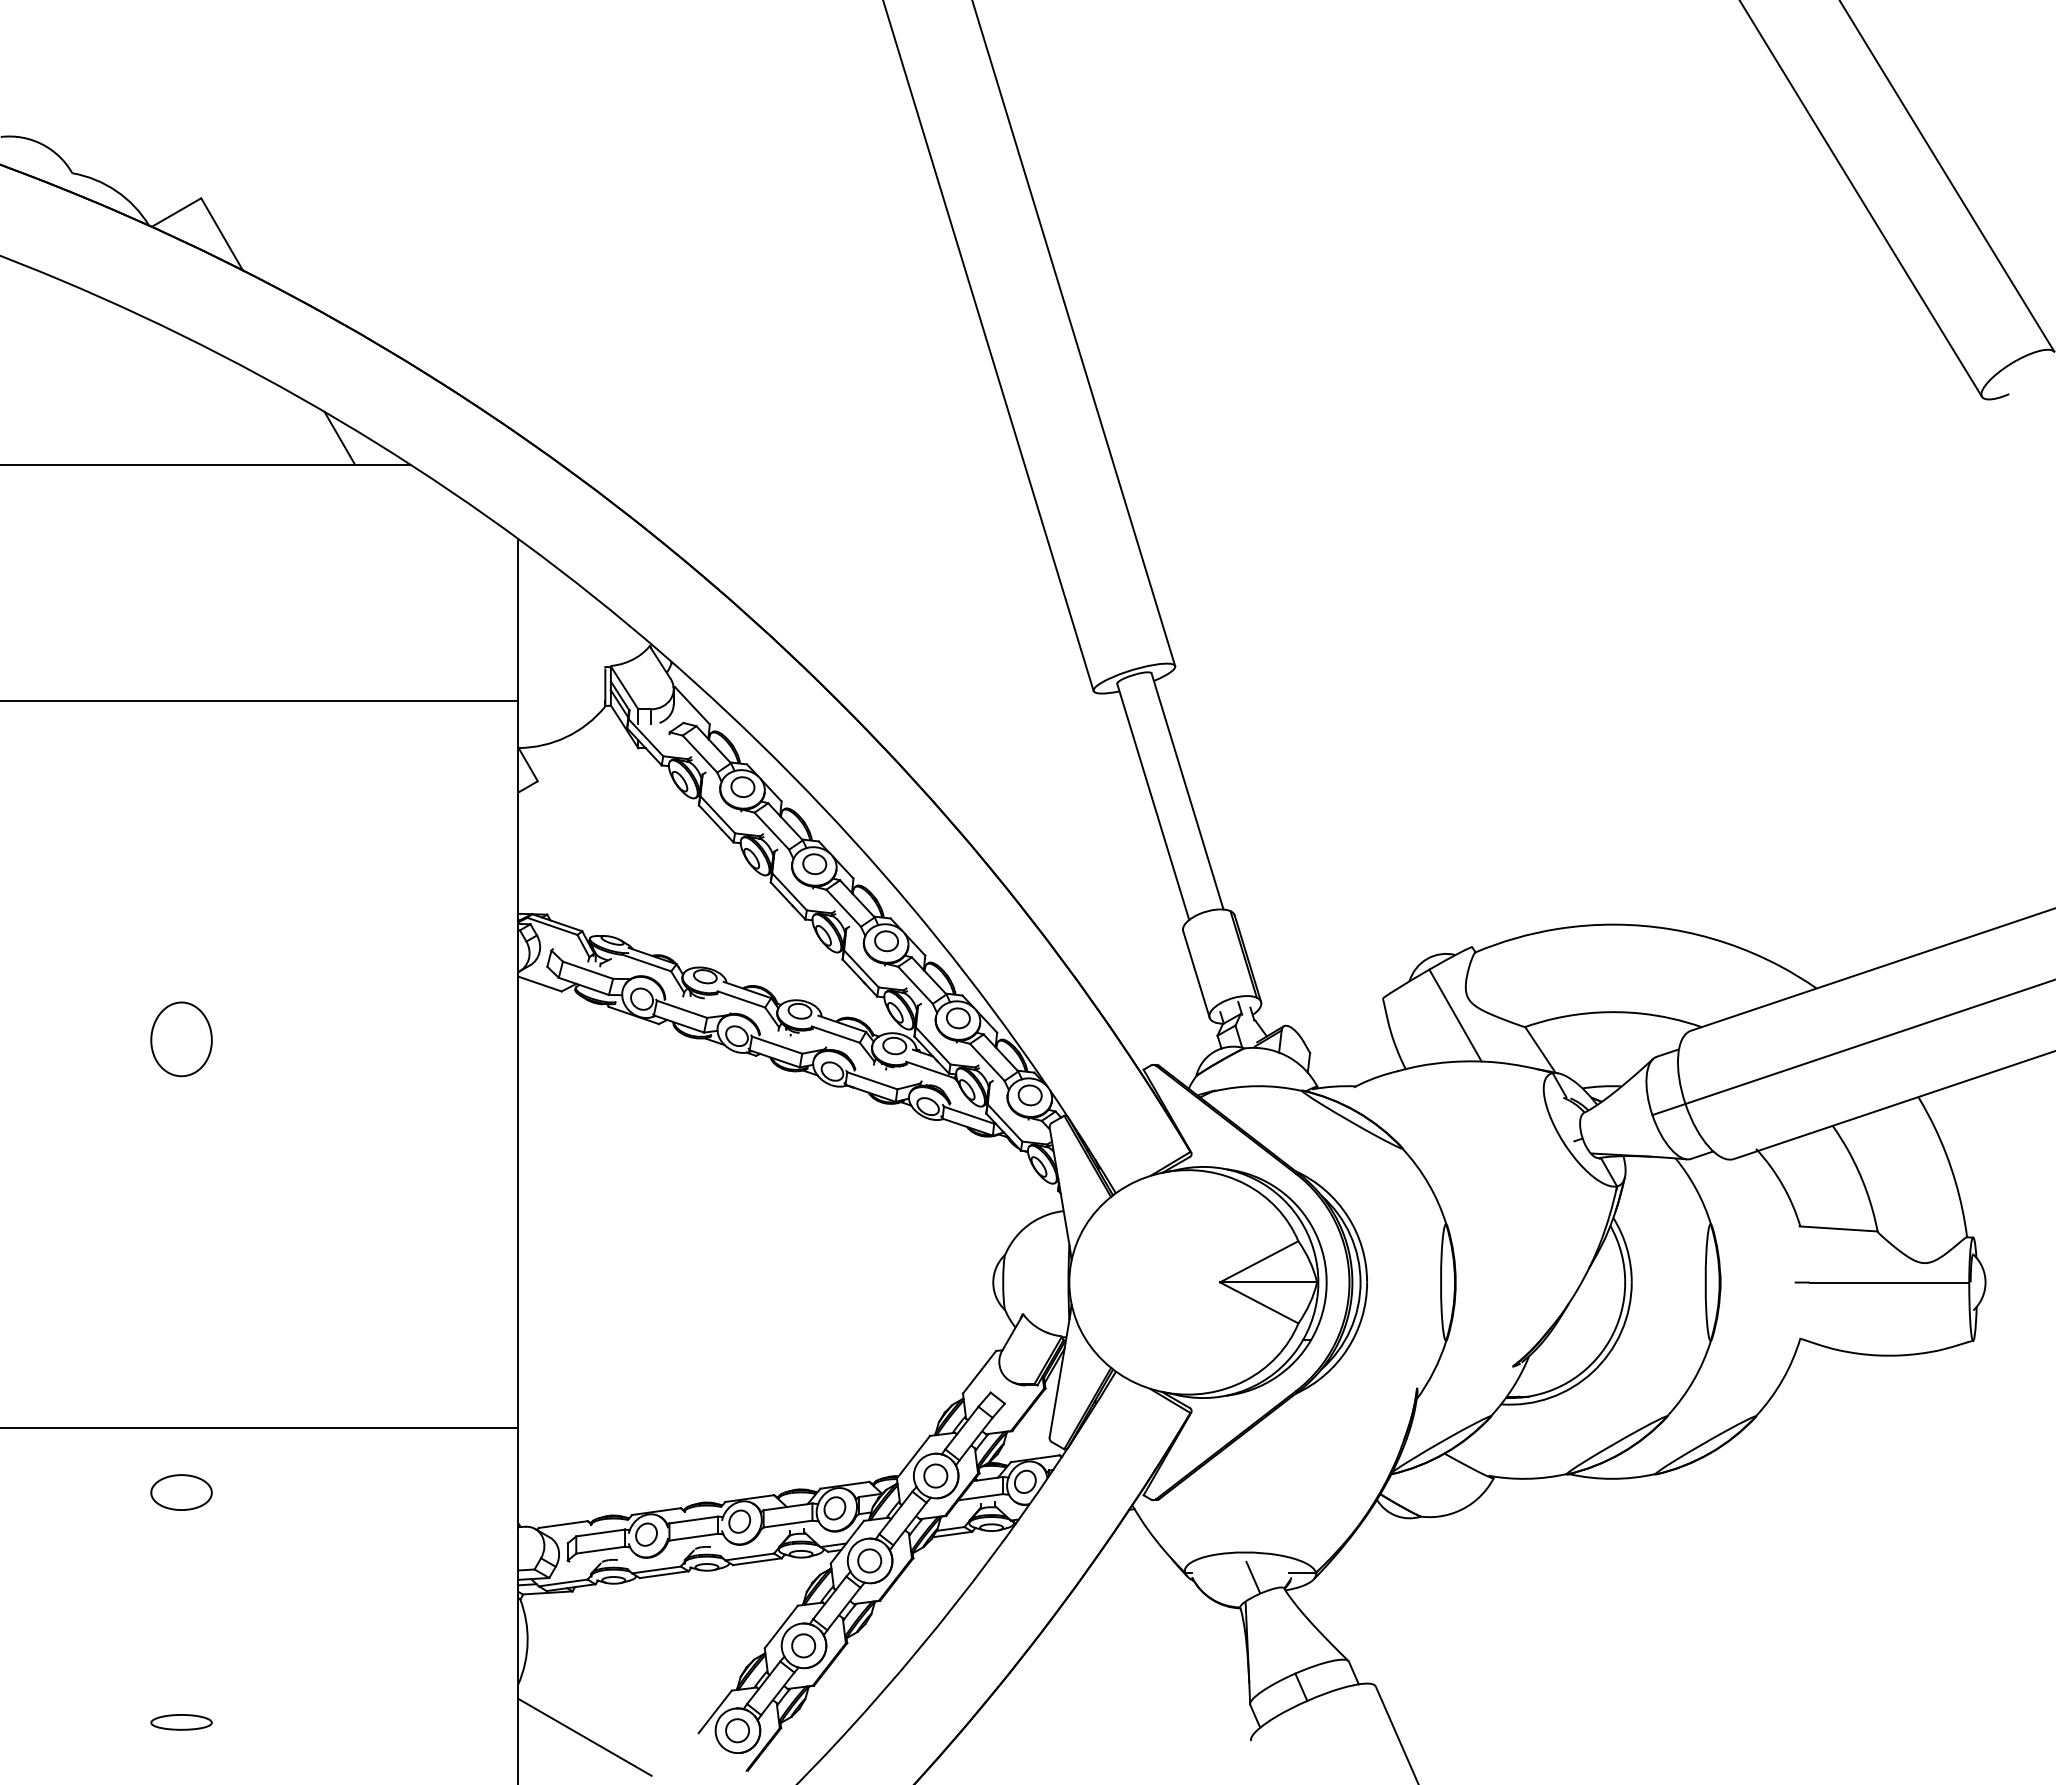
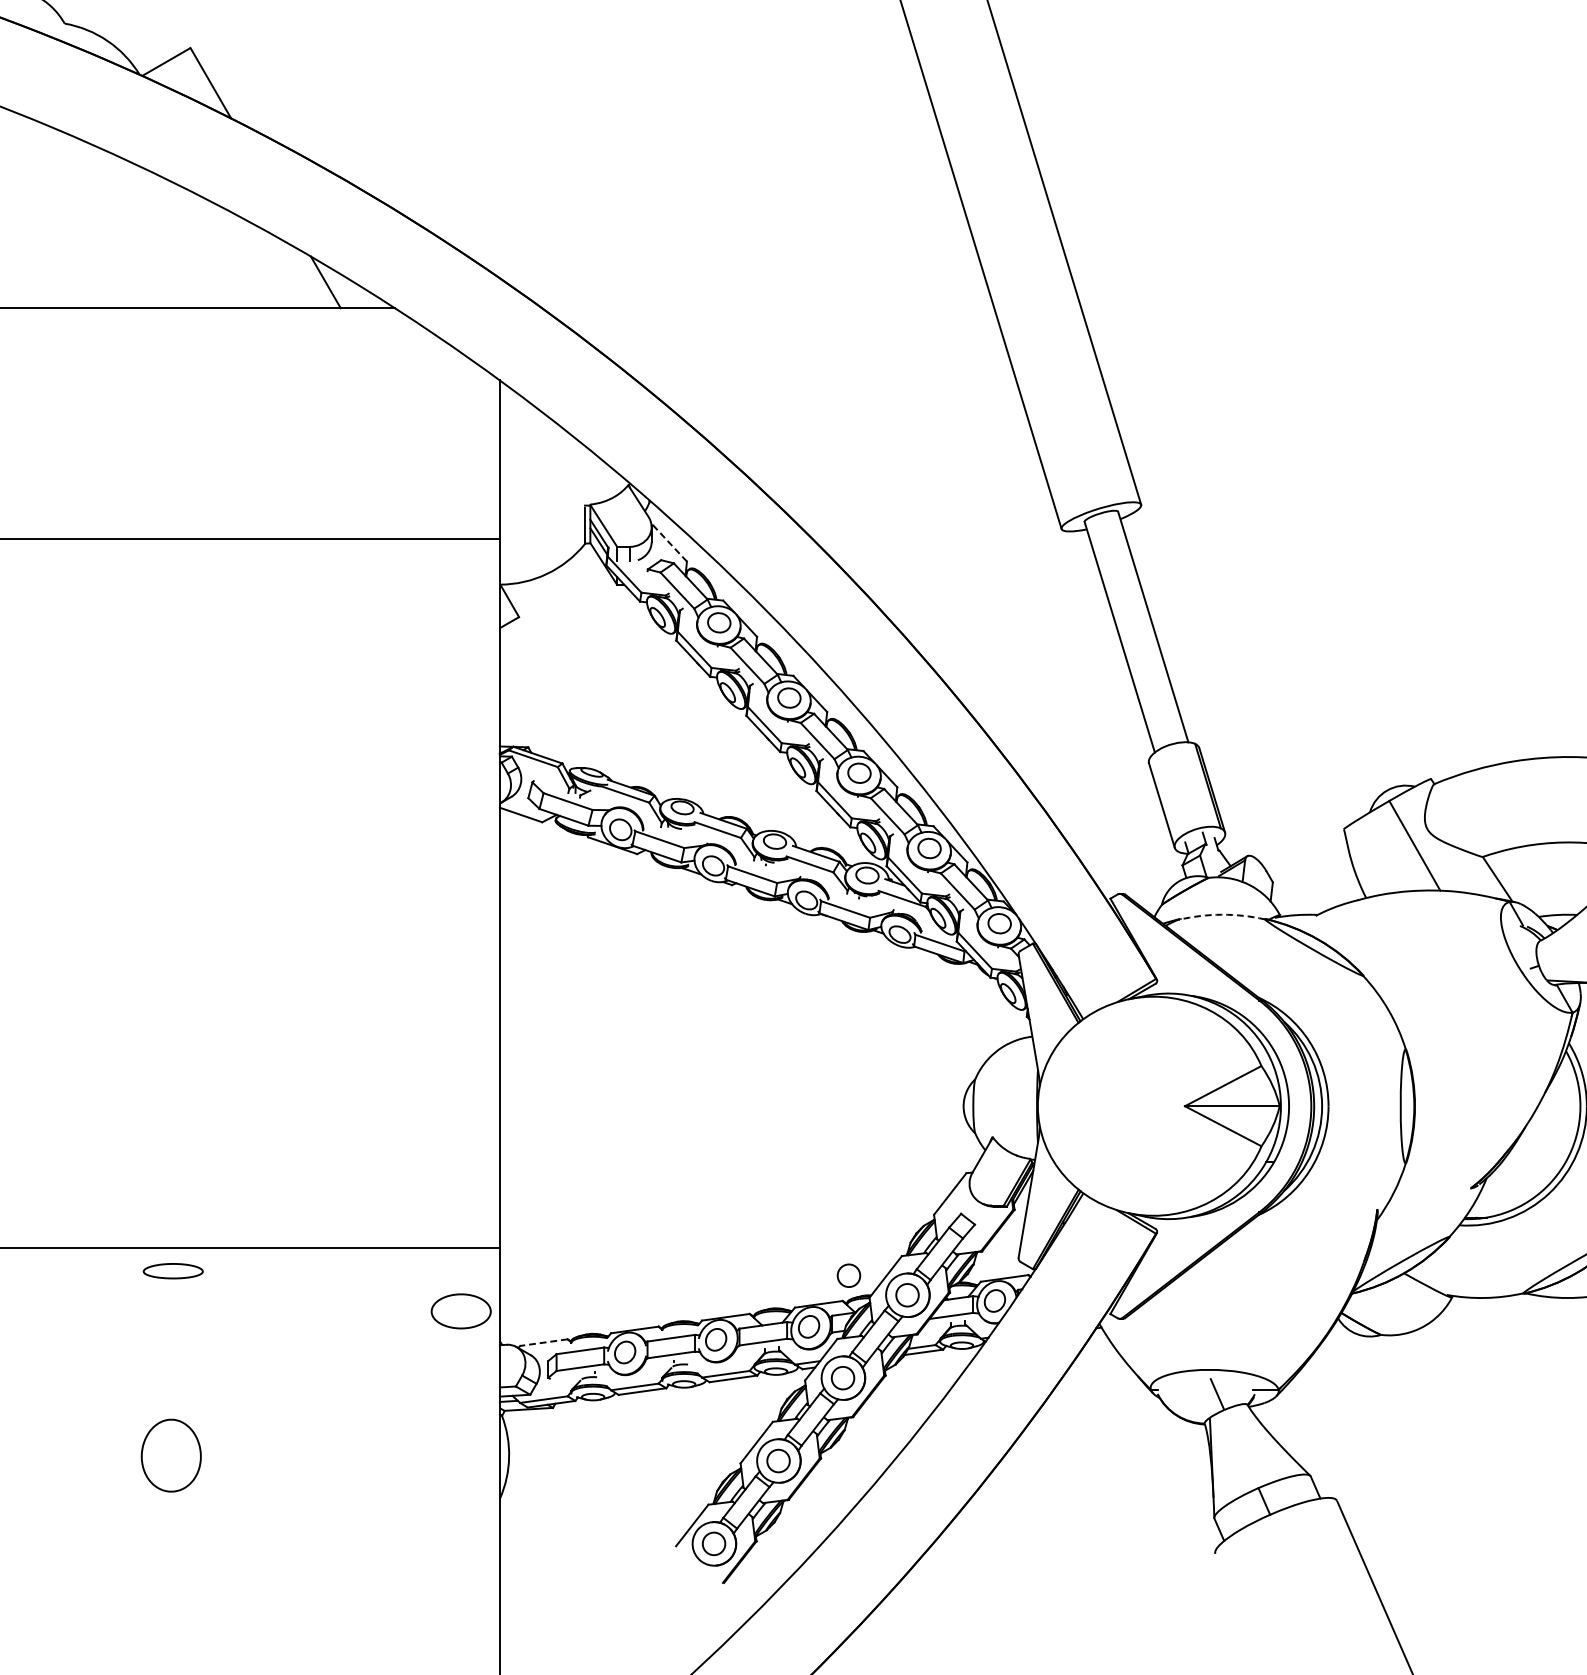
line: (692, 705) -> (670, 543), solid -> dashed
part: (181, 1039) -> (171, 1455), moved
arc: (1257, 1086) -> (1221, 915), solid -> dashed
part: (875, 1455) -> (848, 1275), added
part: (181, 1492) -> (461, 1311), moved
line: (563, 1524) -> (544, 1342), solid -> dashed
part: (181, 1722) -> (173, 1271), moved
line: (584, 1736) -> (564, 1549), removed

